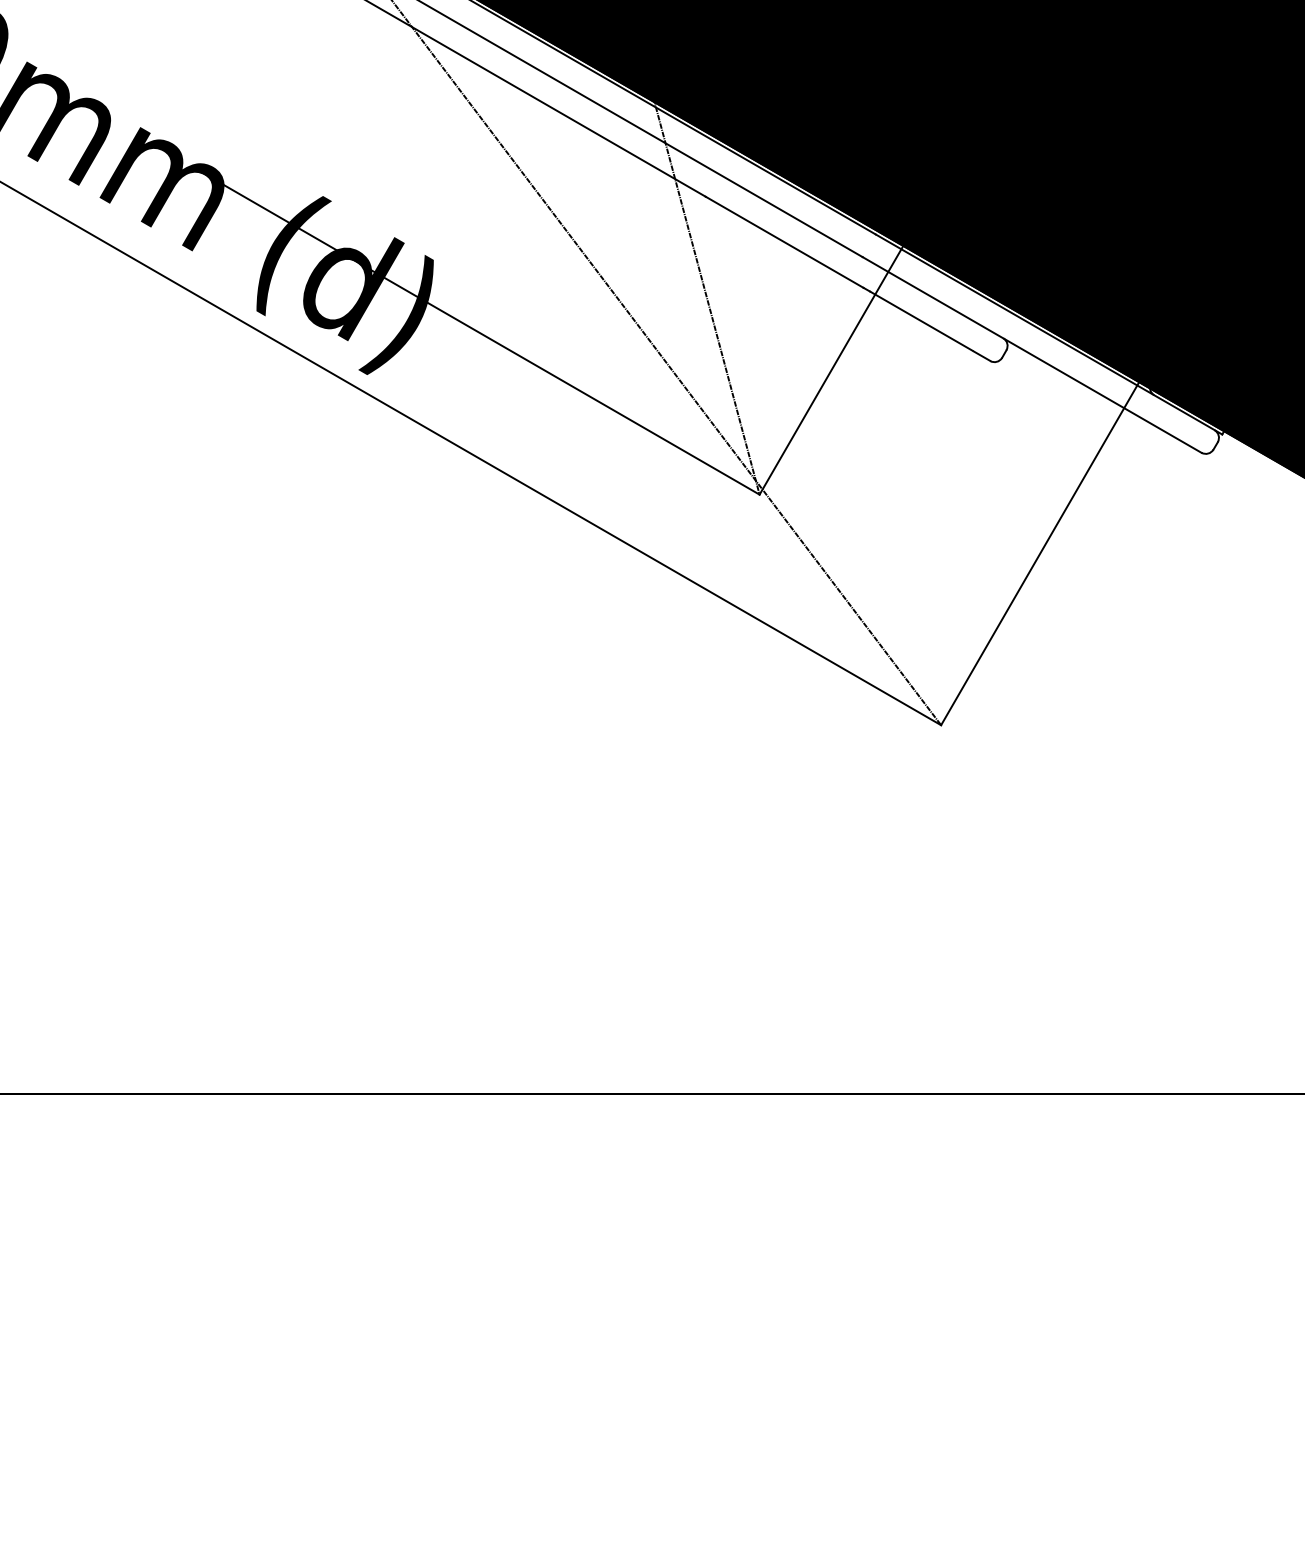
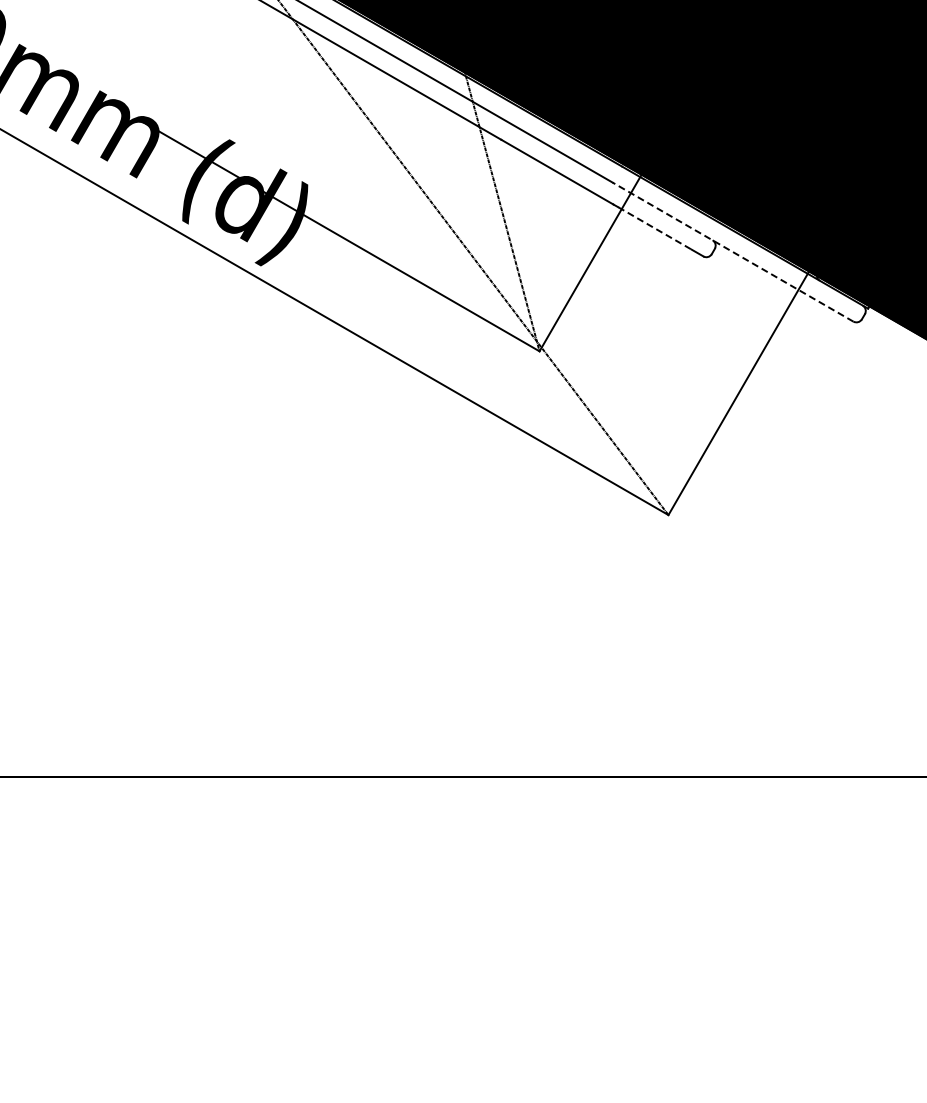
line: (921, 320) -> (654, 227), solid -> dashed
line: (1032, 355) -> (733, 252), solid -> dashed

